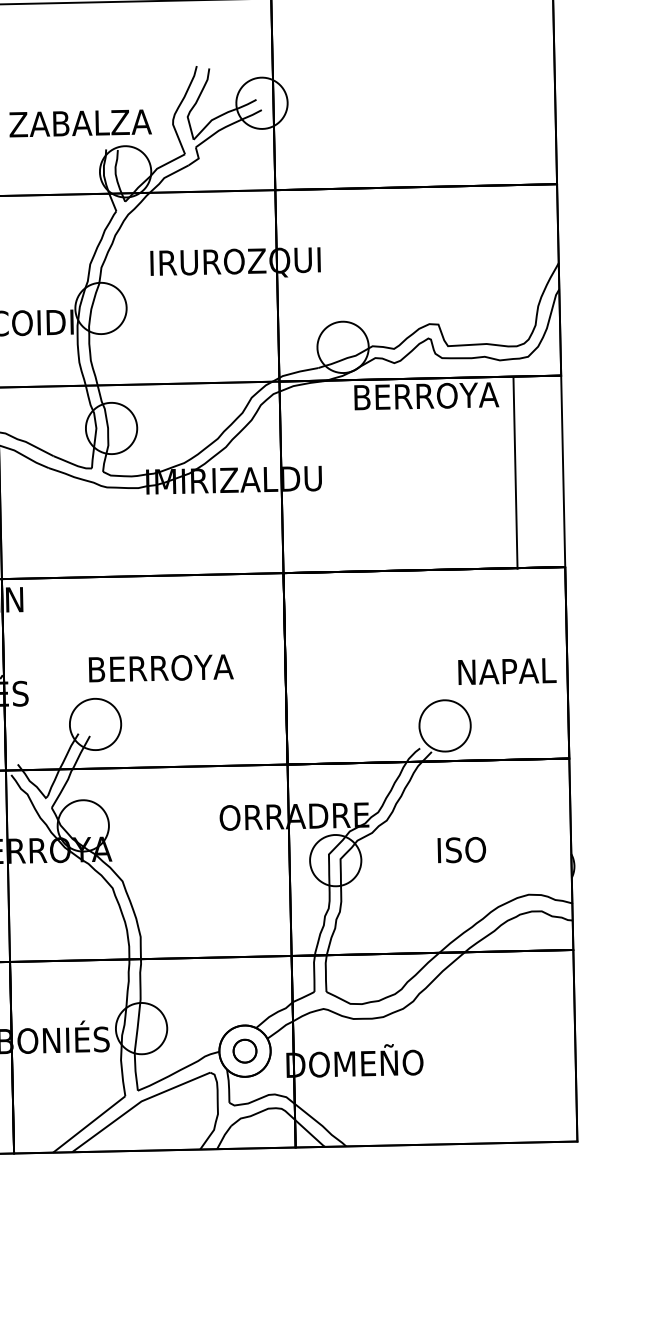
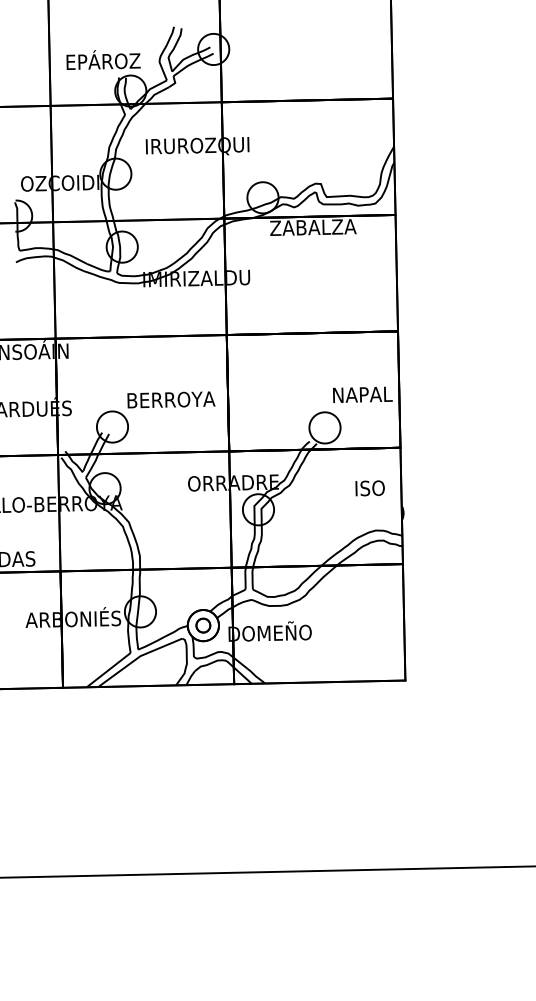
text: (80, 121) -> (103, 60), ZABALZA -> EPÁROZ
text: (426, 396) -> (313, 227), BERROYA -> ZABALZA
line: (515, 471) -> (396, 272), moved
text: (161, 667) -> (171, 399), moved
text: (460, 850) -> (369, 488), moved

